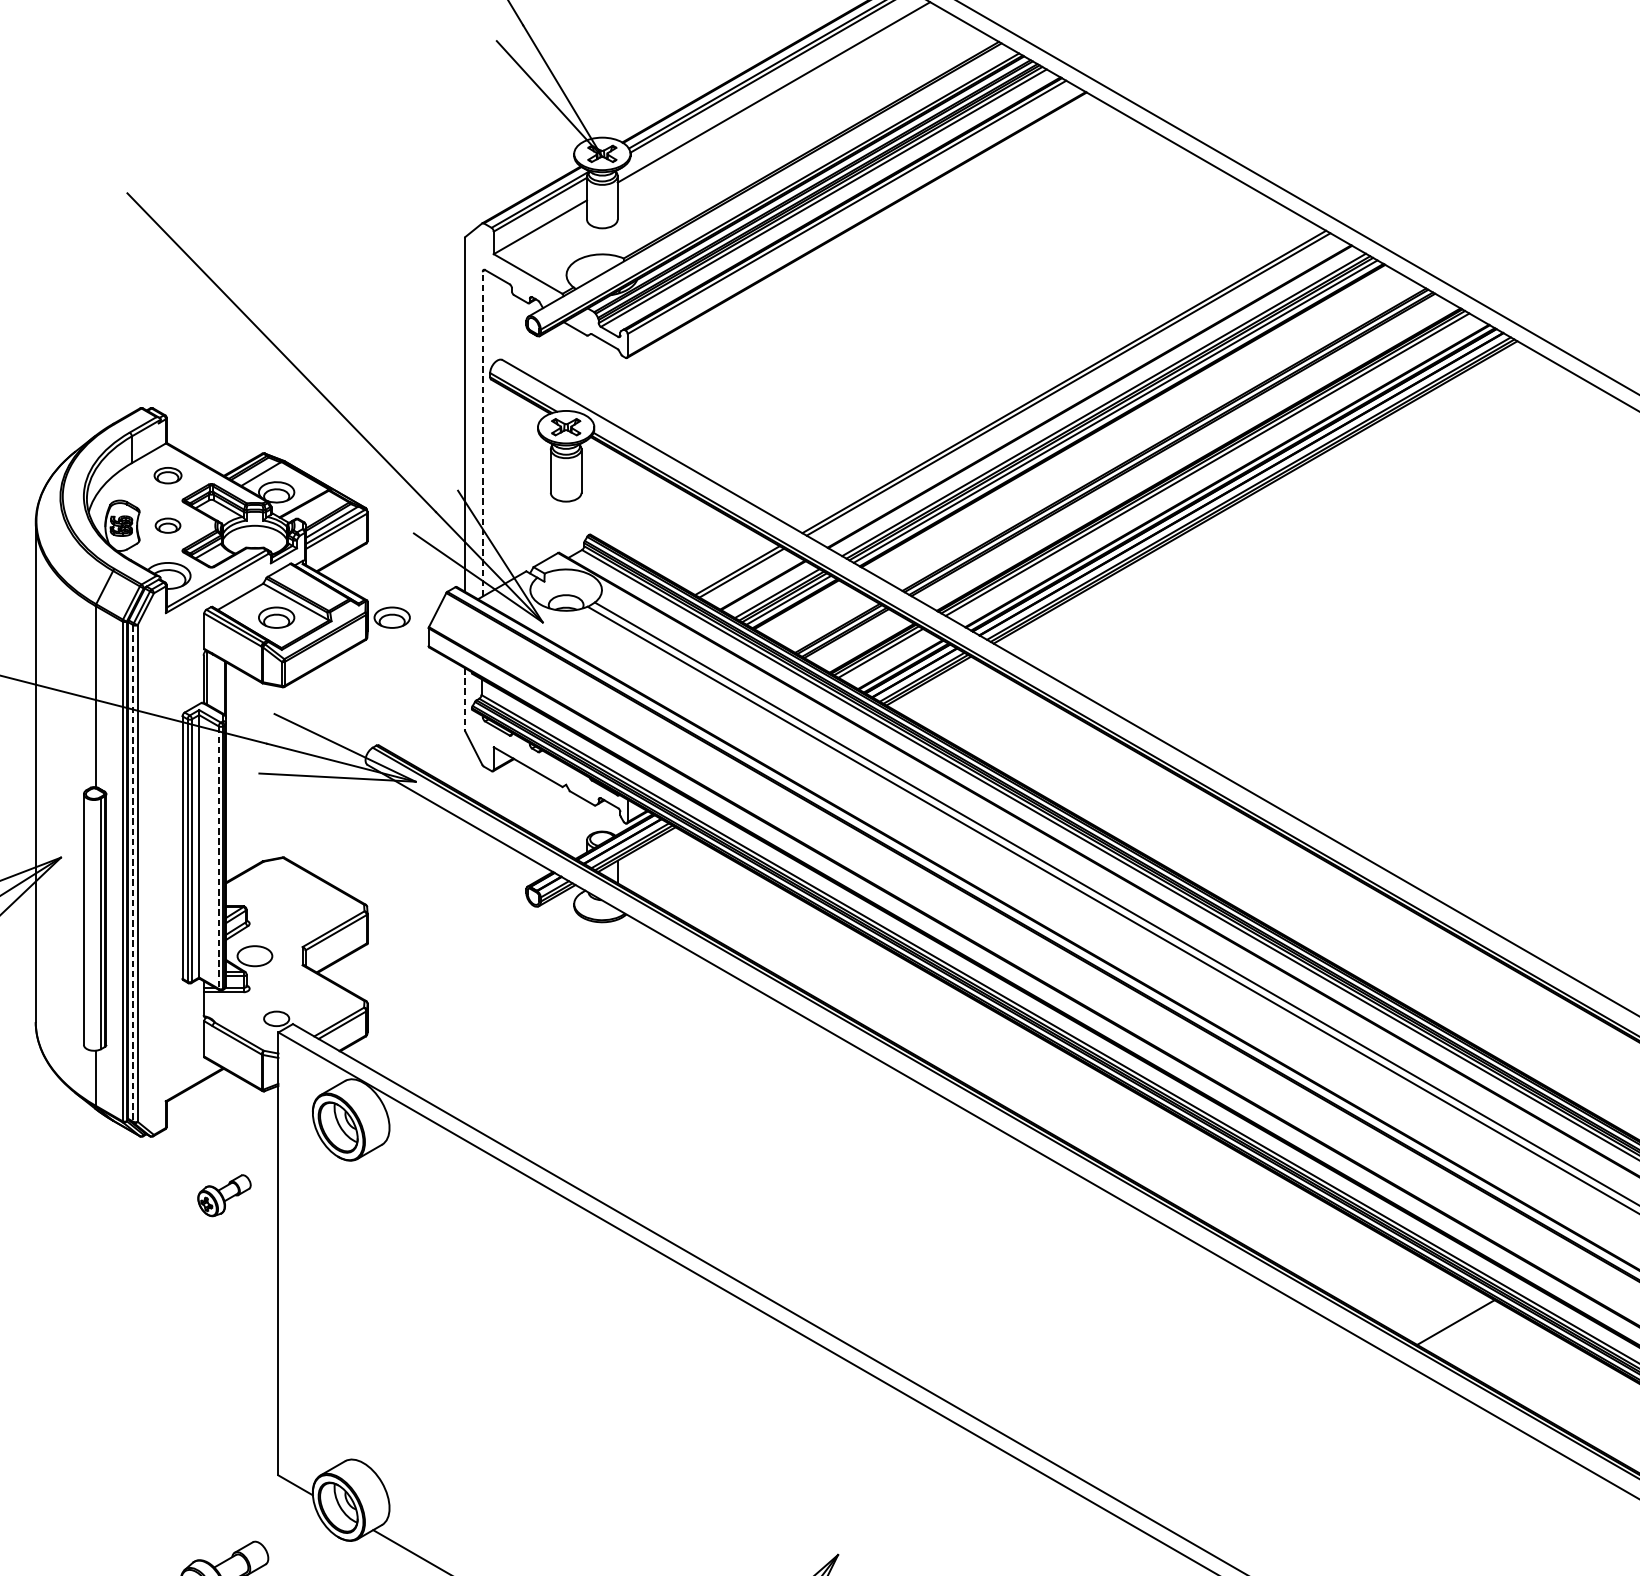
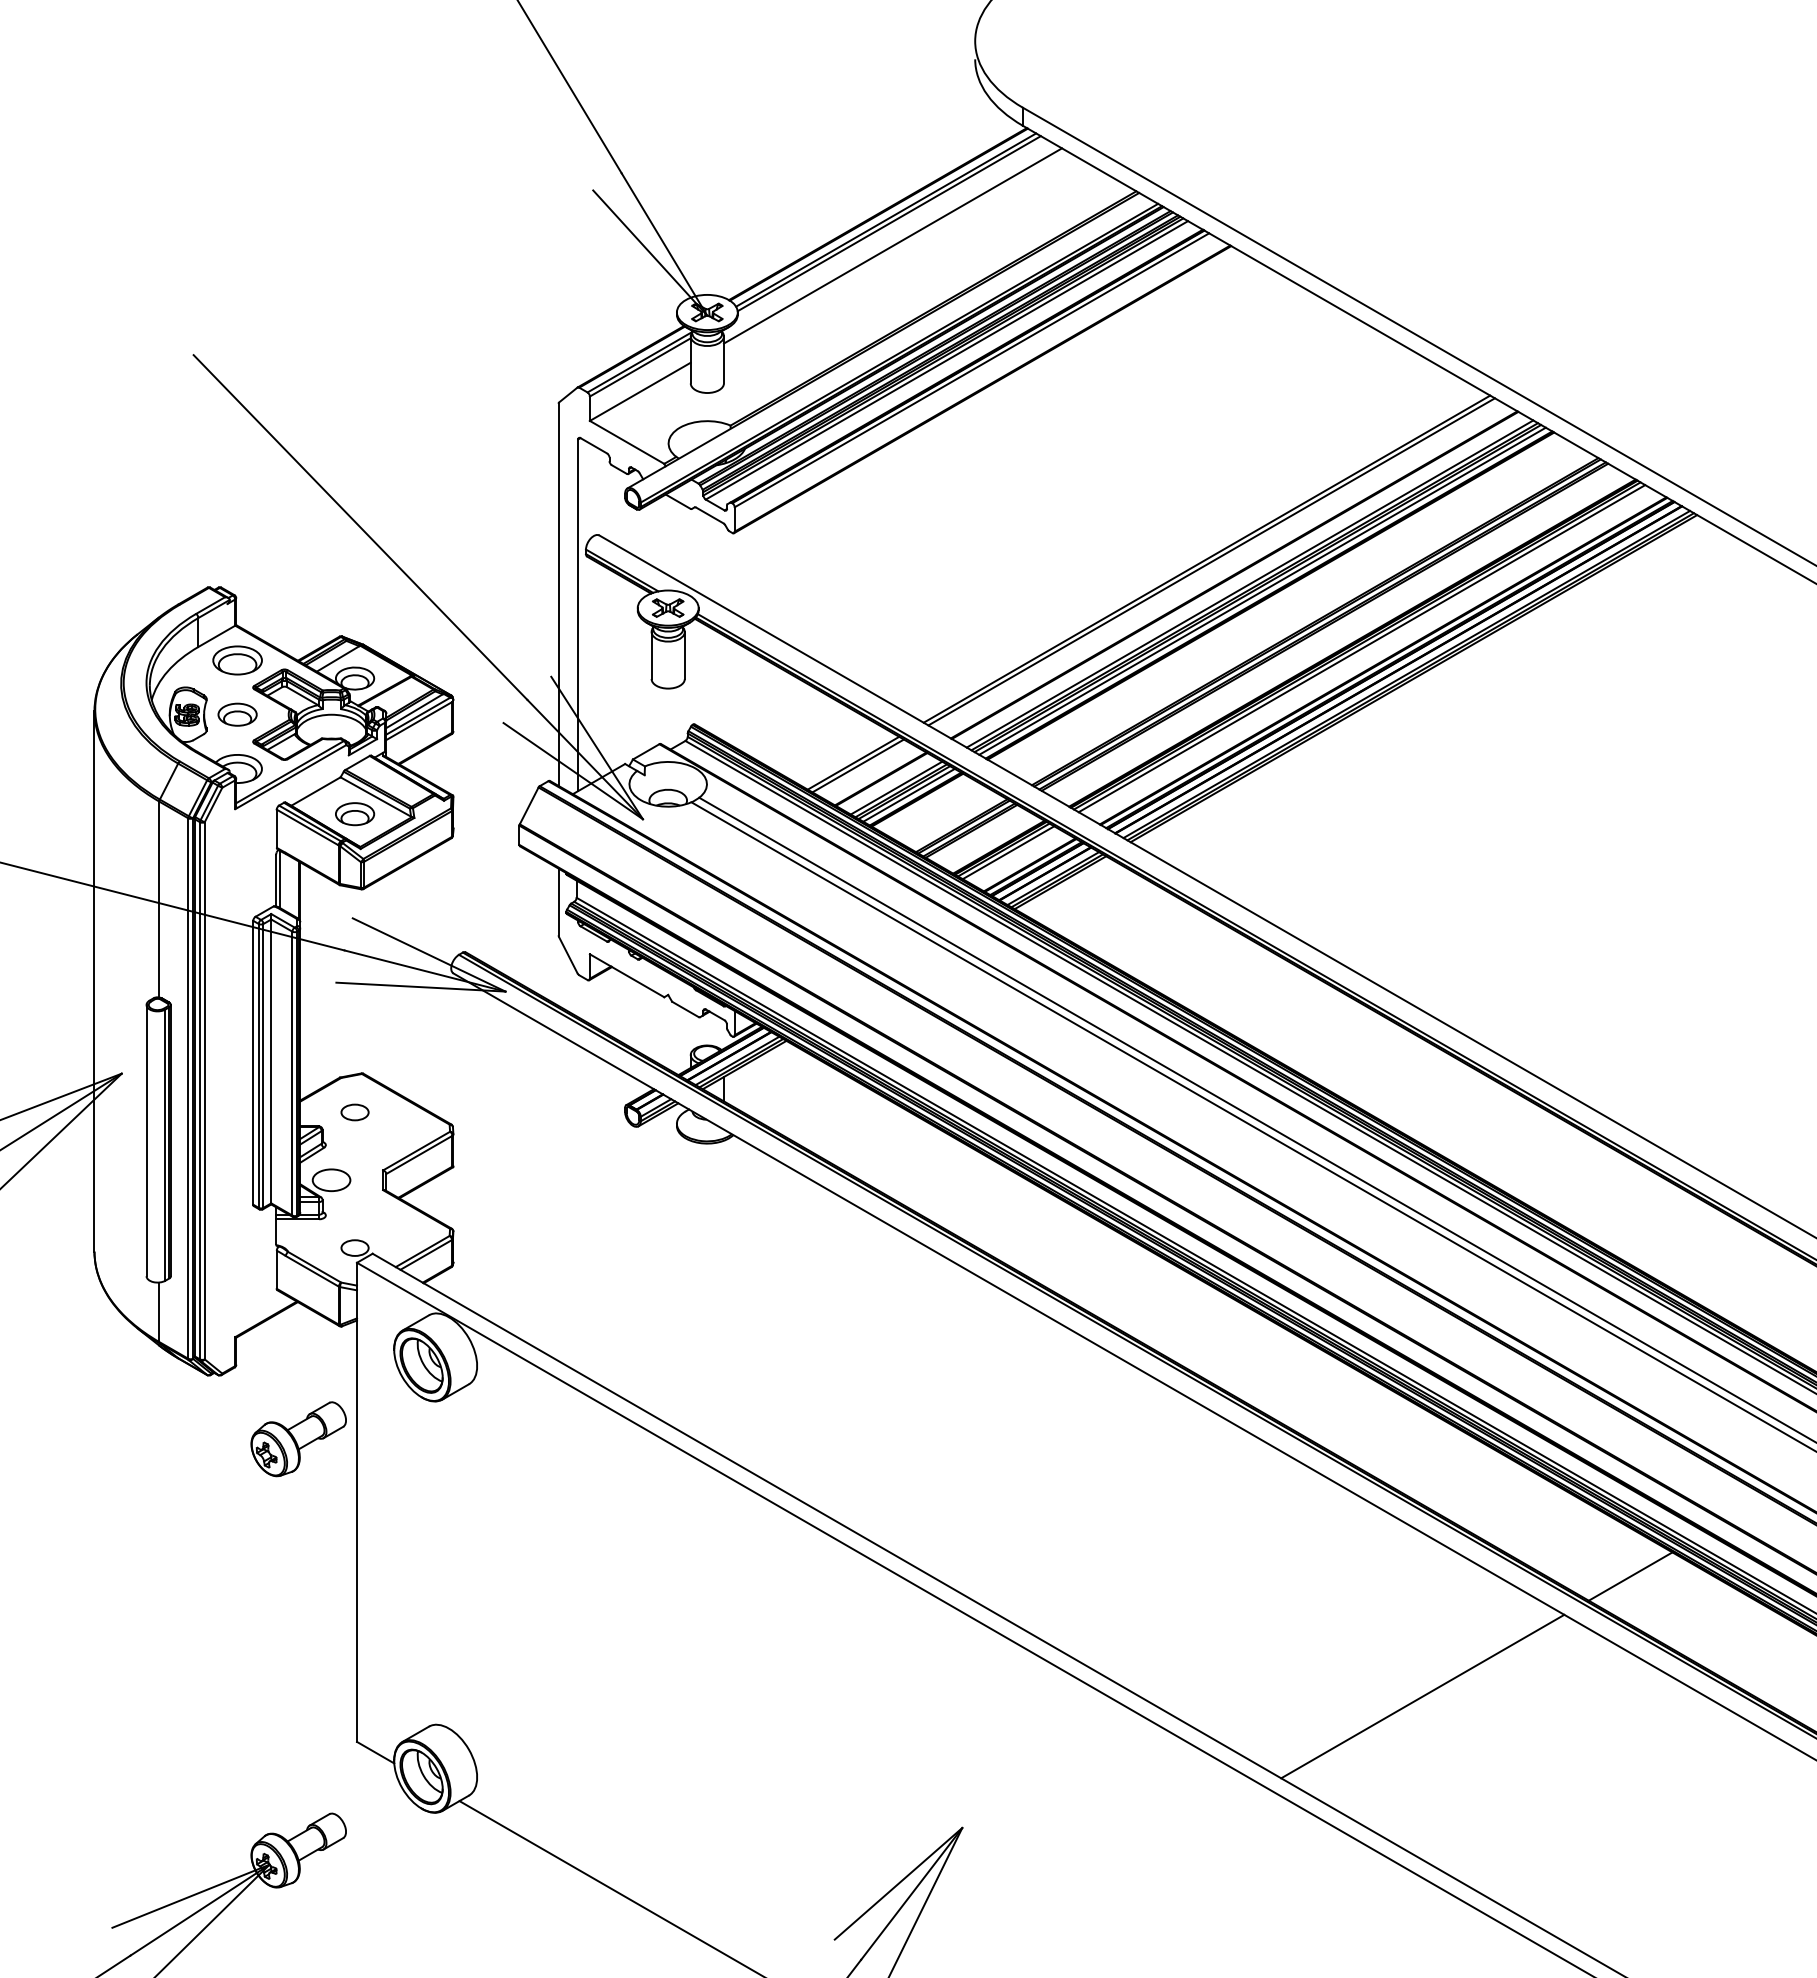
line: (483, 434) -> (578, 615), dashed -> solid
part: (167, 475) -> (237, 660), size x1.67
part: (167, 525) -> (237, 714), size x1.43
part: (392, 618) -> (480, 814), removed
line: (464, 699) -> (558, 902), dashed -> solid
line: (218, 857) -> (292, 1073), dashed -> solid
line: (133, 873) -> (200, 1090), dashed -> solid
part: (276, 893) -> (354, 1112), added
part: (224, 1195) -> (298, 1439), size x1.67
line: (1263, 1433) -> (1422, 1696), added

